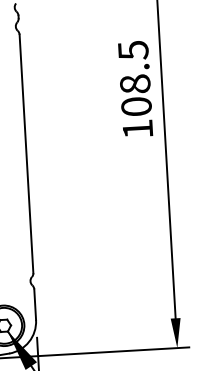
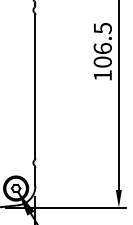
text: (134, 83) -> (102, 48), 108.5 -> 106.5

